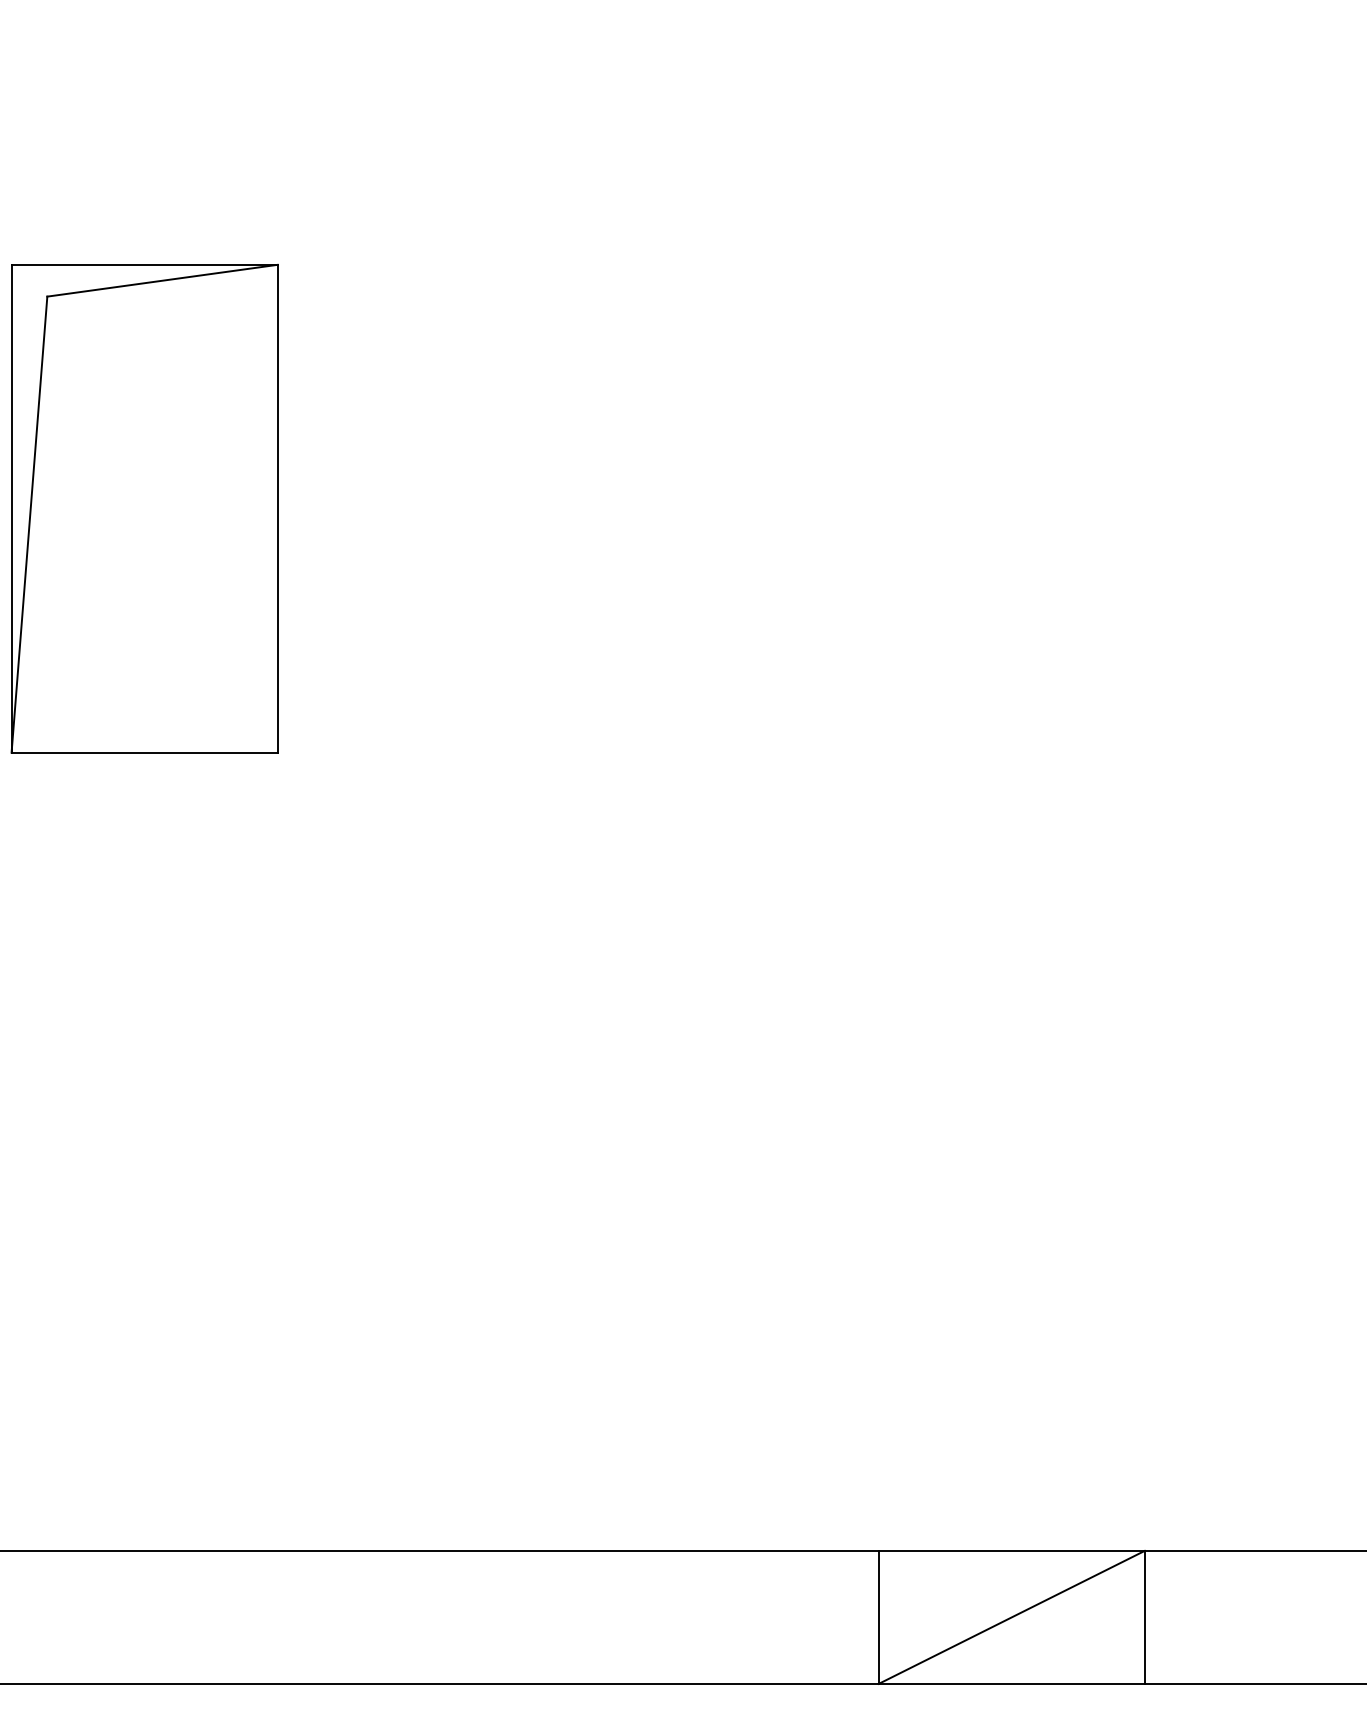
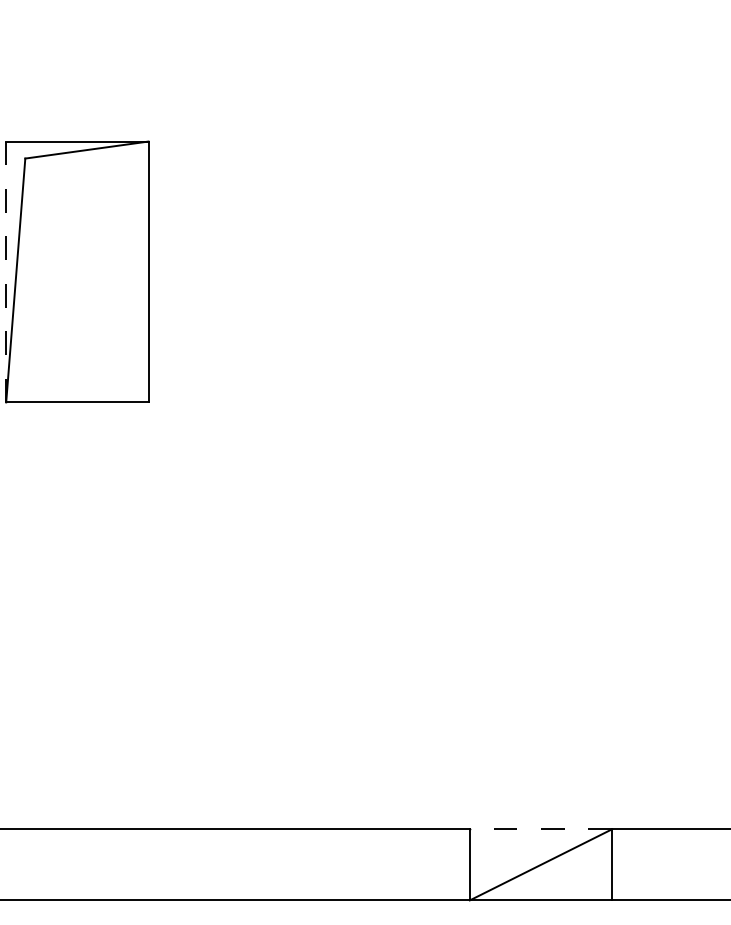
line: (12, 509) -> (6, 272), solid -> dashed
line: (1010, 1551) -> (540, 829), solid -> dashed

